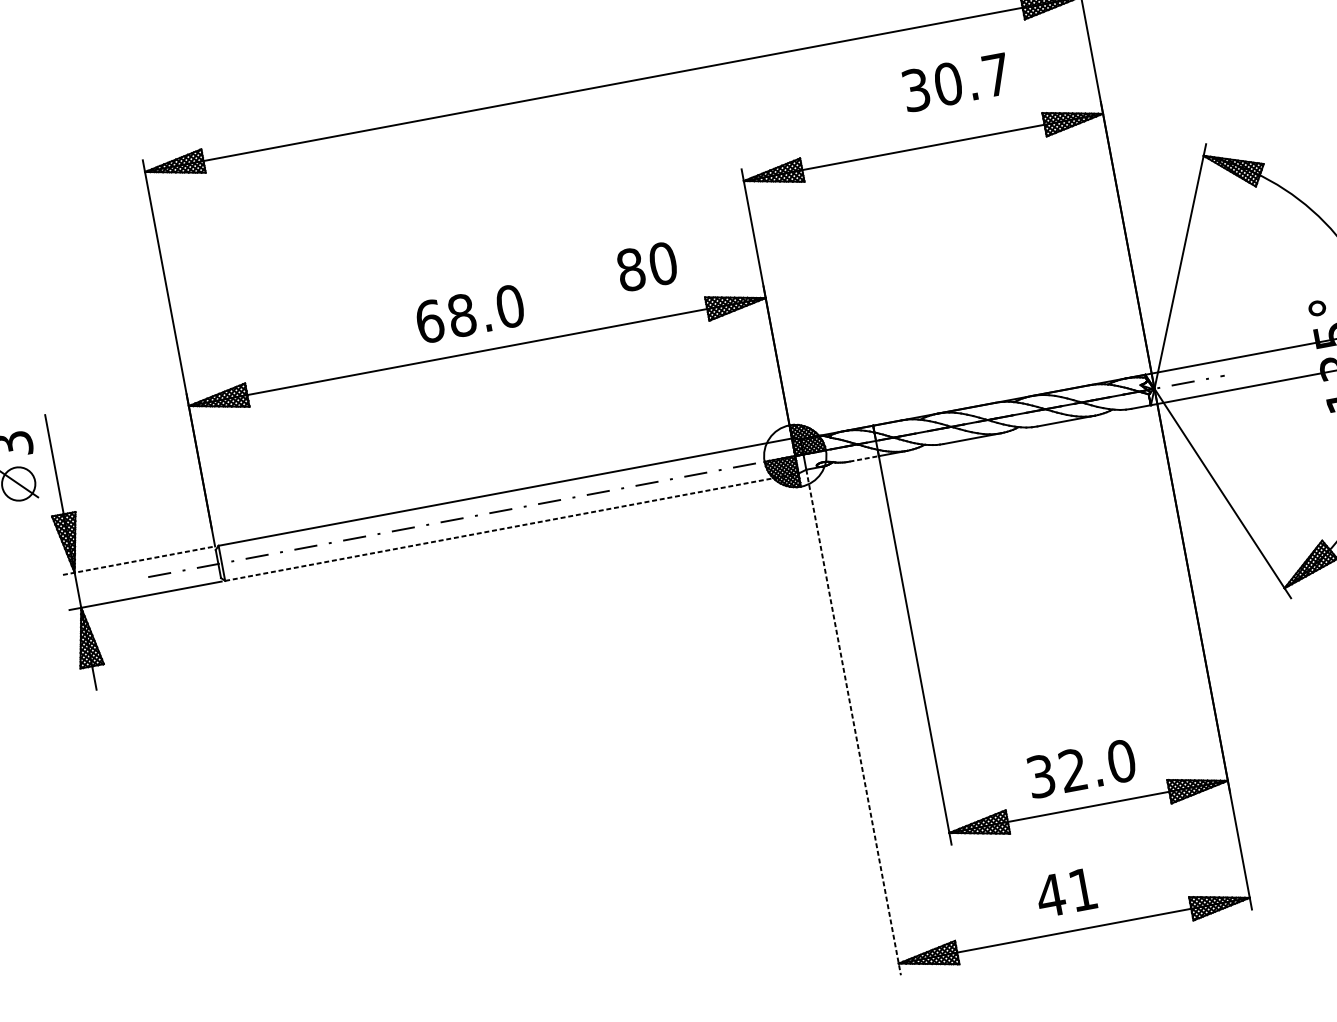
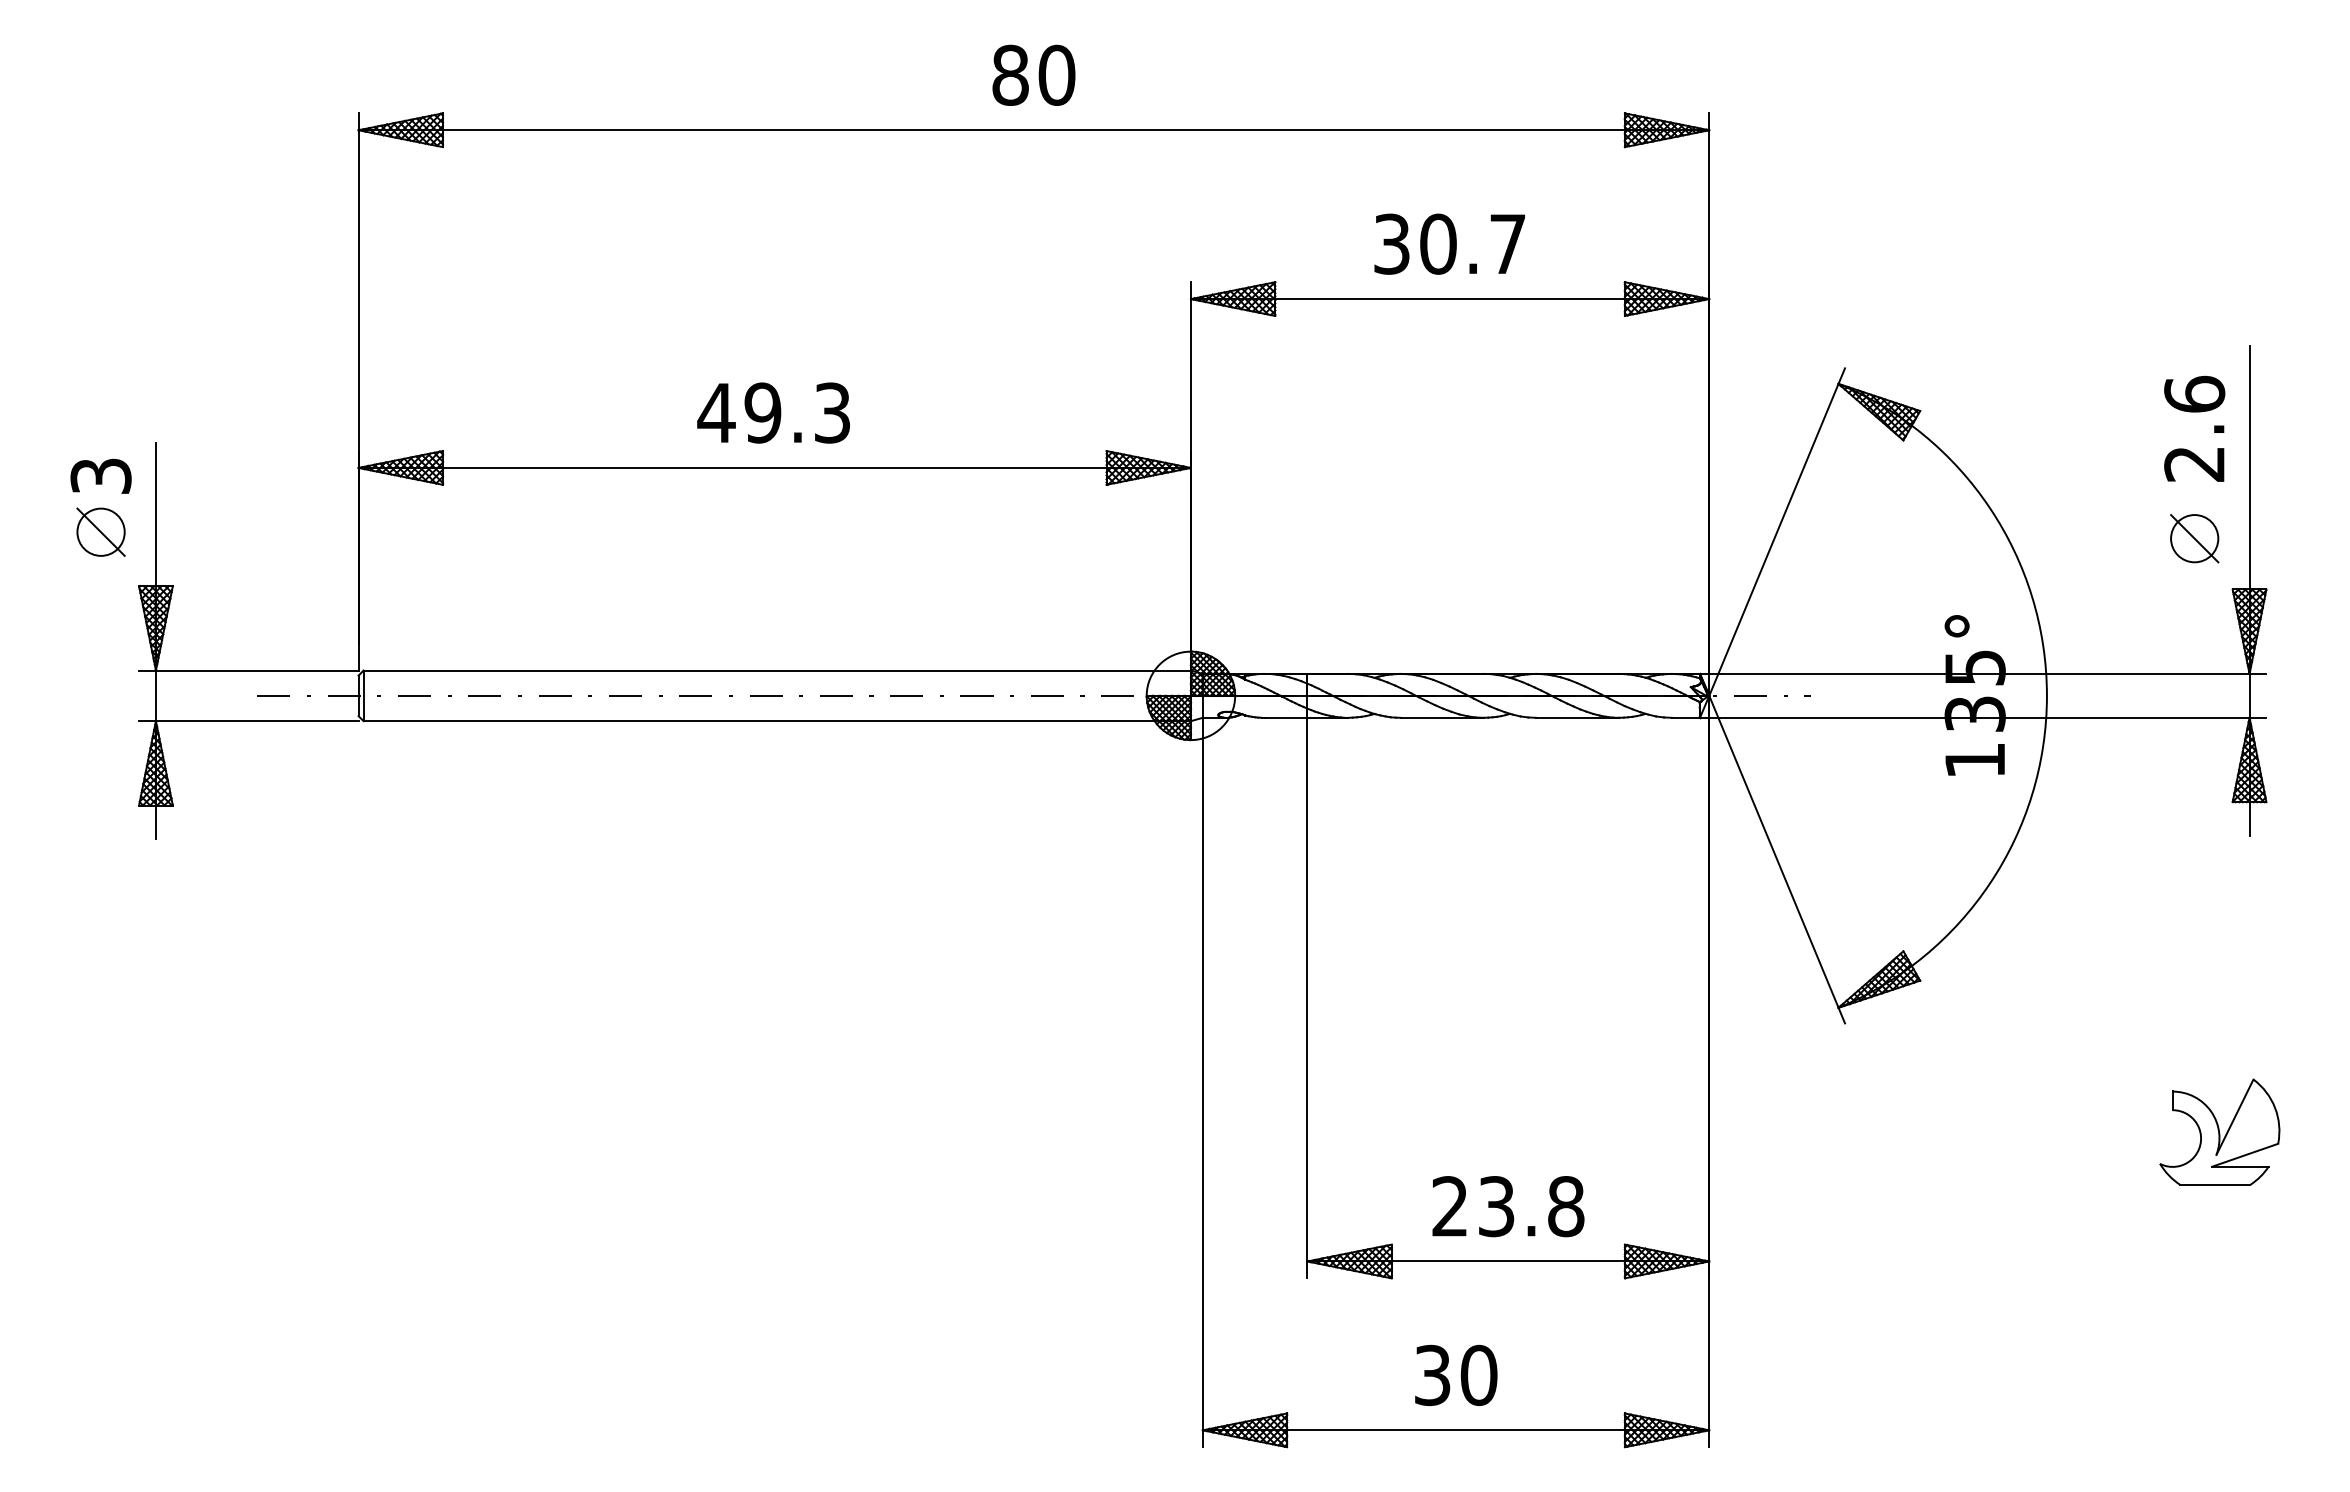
text: (955, 82) -> (1449, 243), moved
text: (646, 266) -> (1033, 74), moved
text: (469, 313) -> (773, 412), 68.0 -> 49.3
line: (864, 458) -> (1286, 717), dashed -> solid
line: (512, 527) -> (777, 721), dashed -> solid
line: (138, 560) -> (248, 670), dashed -> solid
line: (853, 722) -> (1202, 1082), dashed -> solid
text: (1081, 768) -> (1508, 1206), 32.0 -> 23.8
text: (1066, 892) -> (1455, 1375), 41 -> 30

